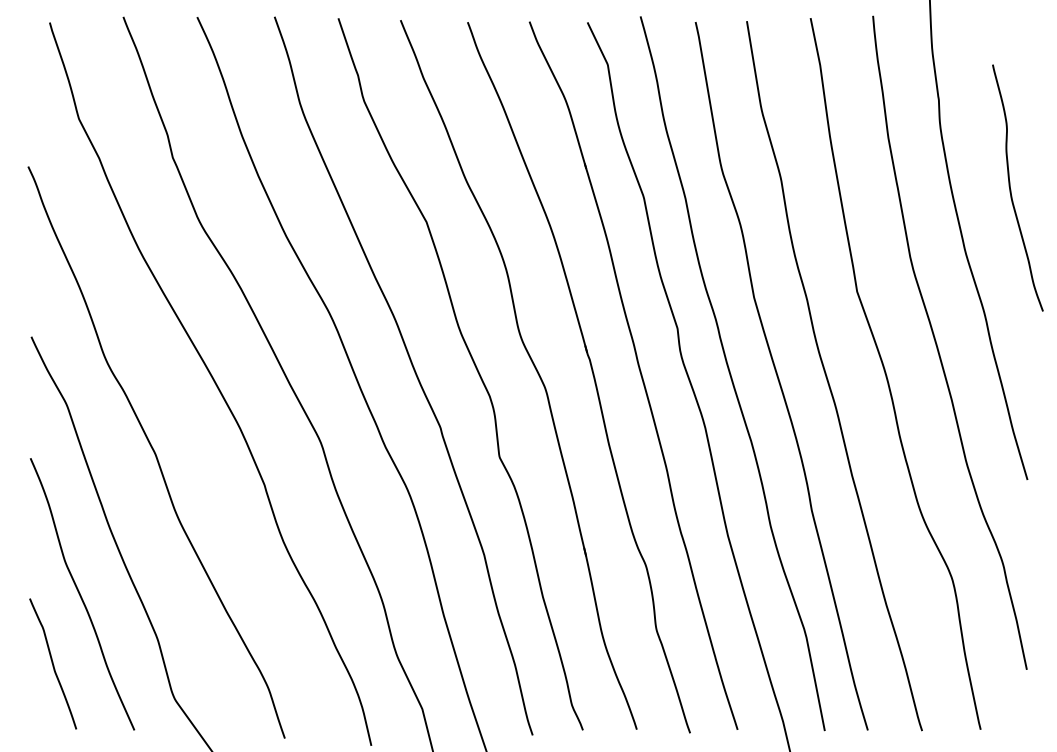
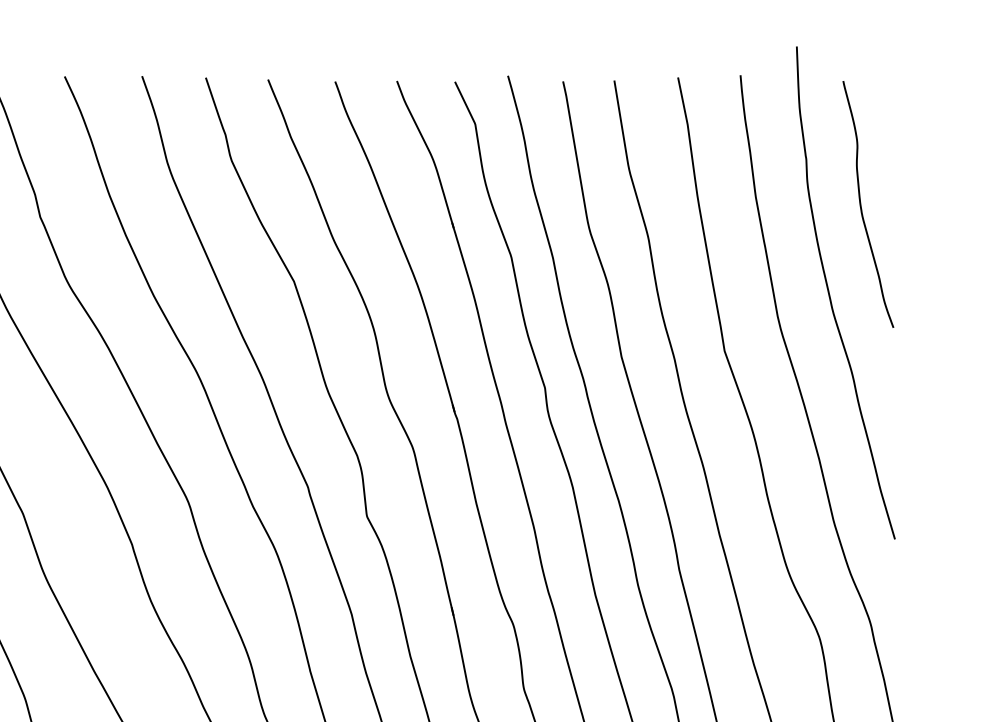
curve: (1011, 189) -> (861, 205), moved

